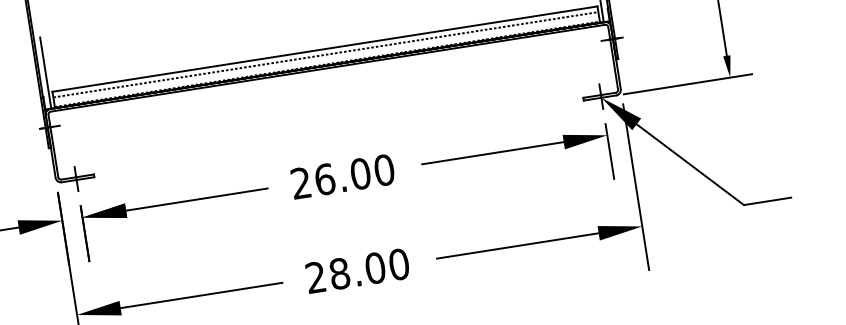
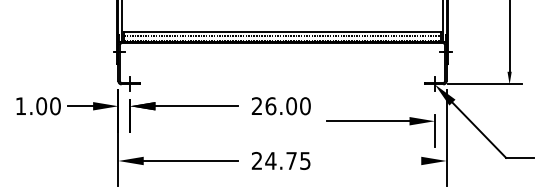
part: (513, 150) -> (380, 121), moved
line: (518, 245) -> (374, 160), removed
text: (368, 268) -> (287, 160), 28.00 -> 24.75

